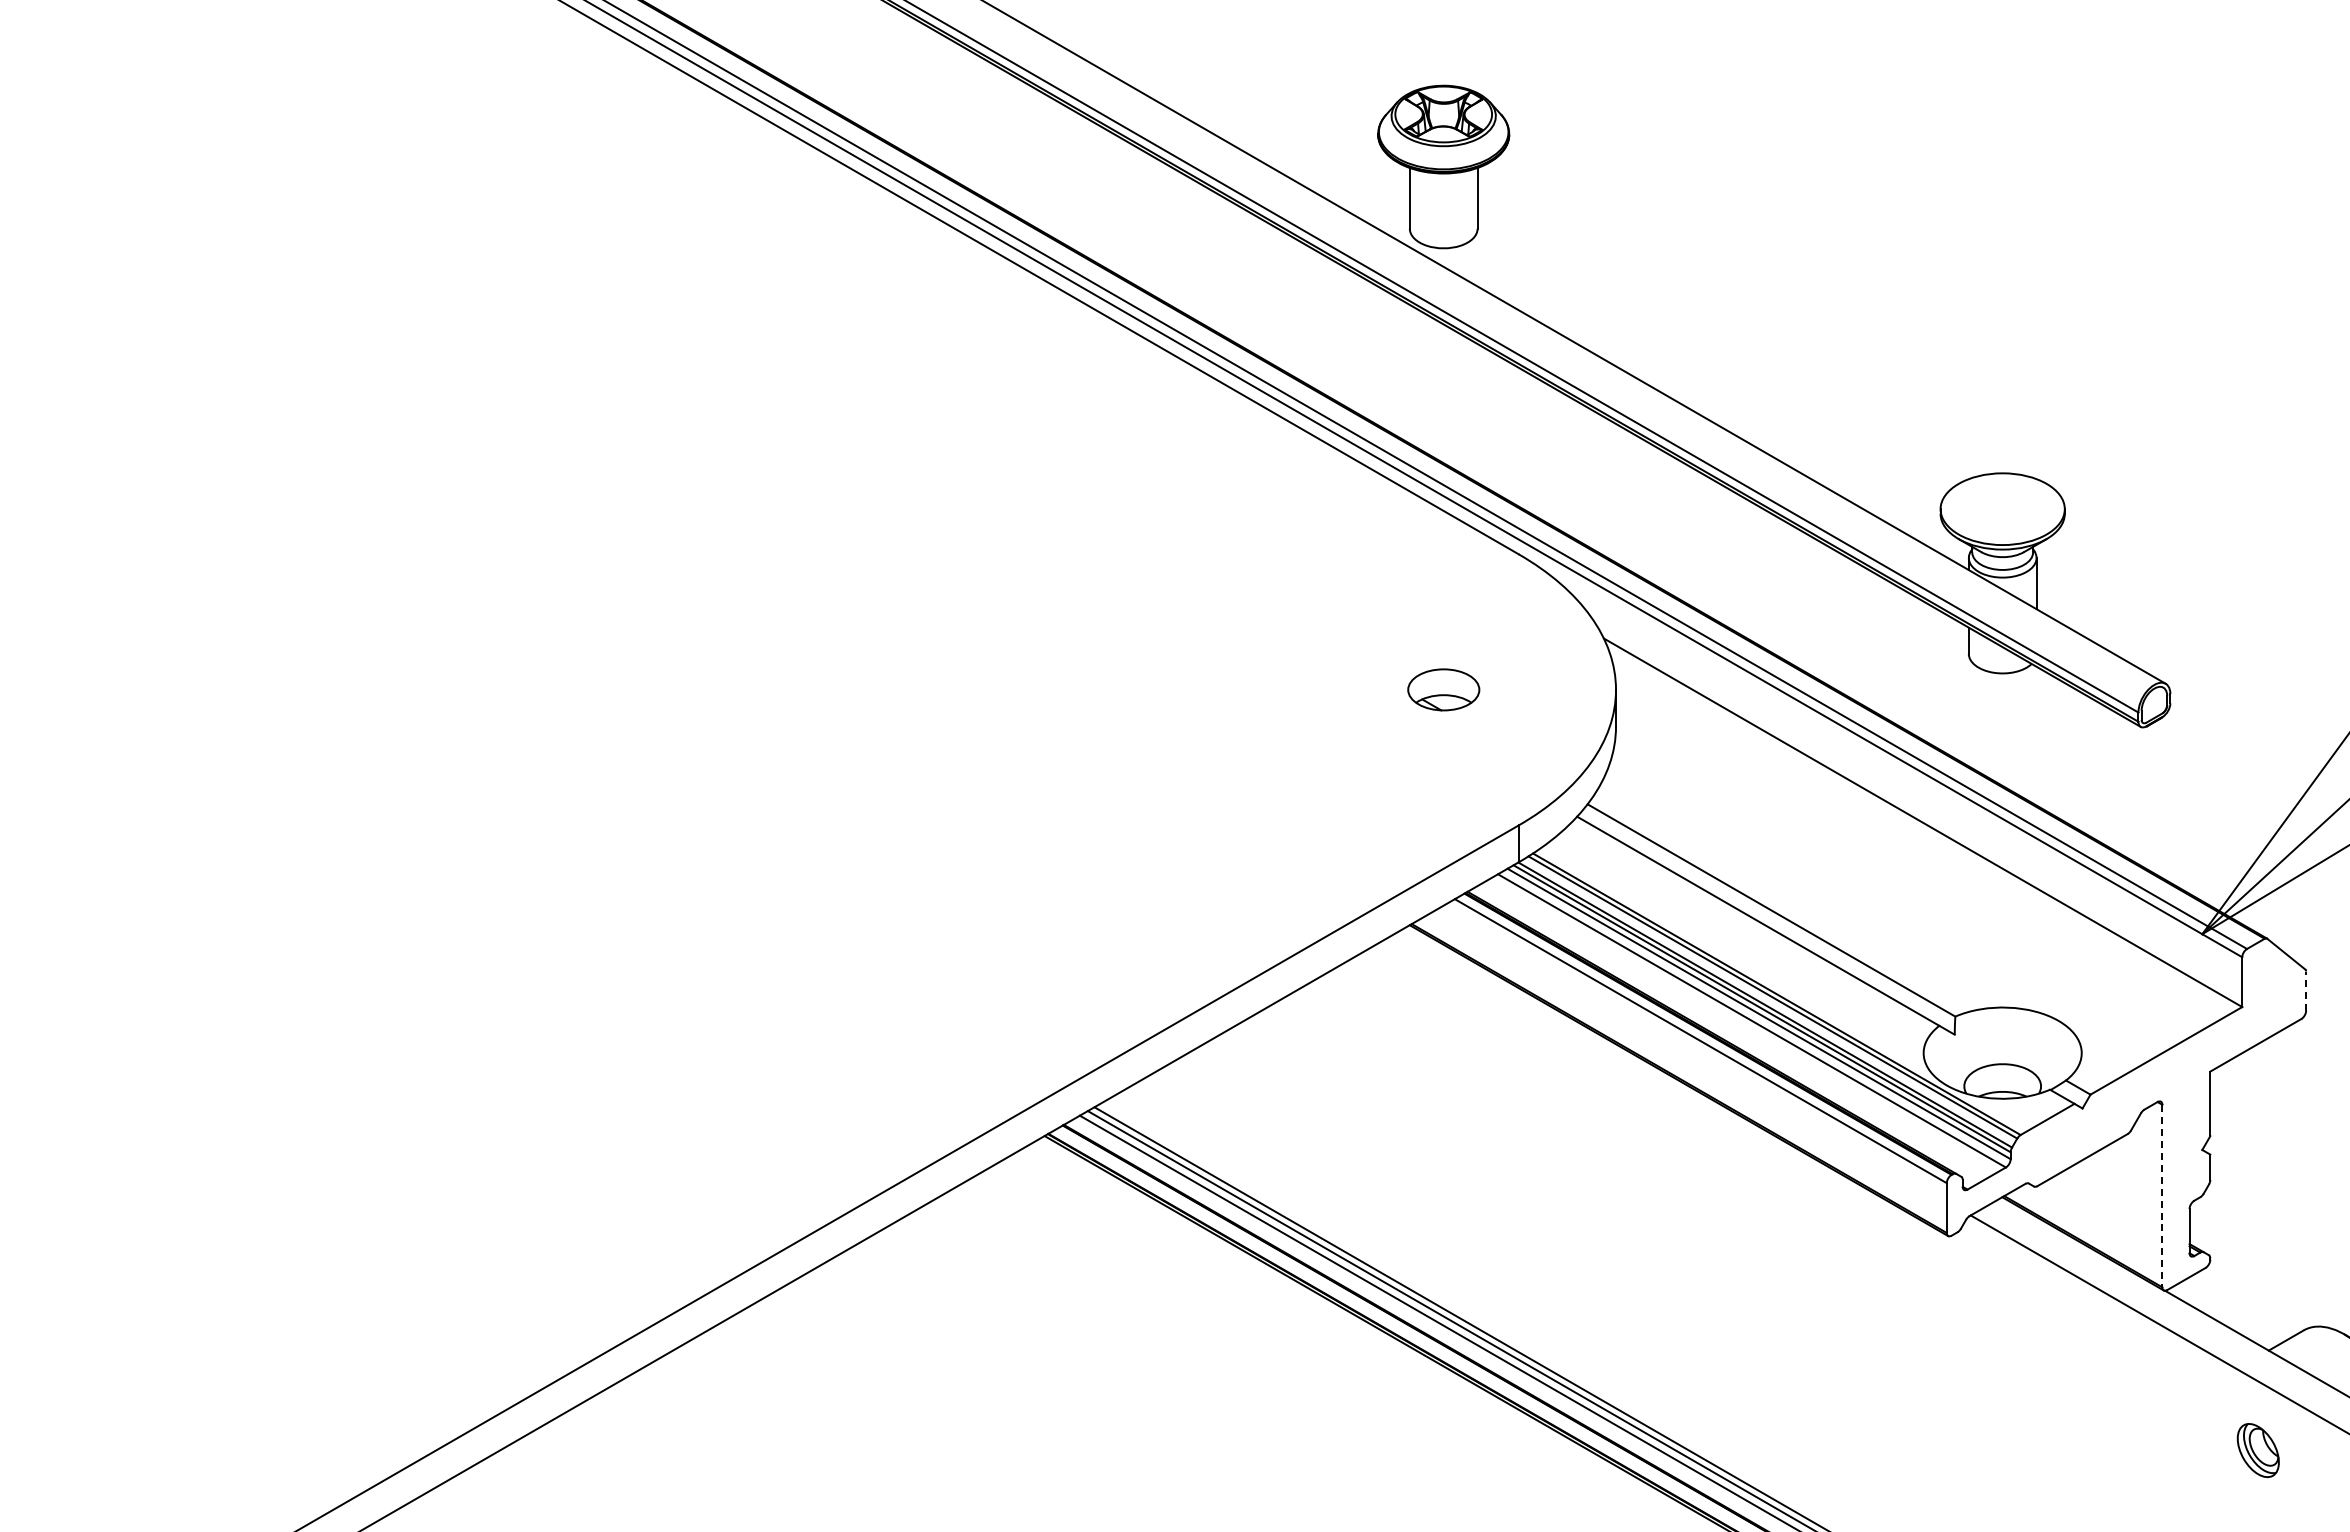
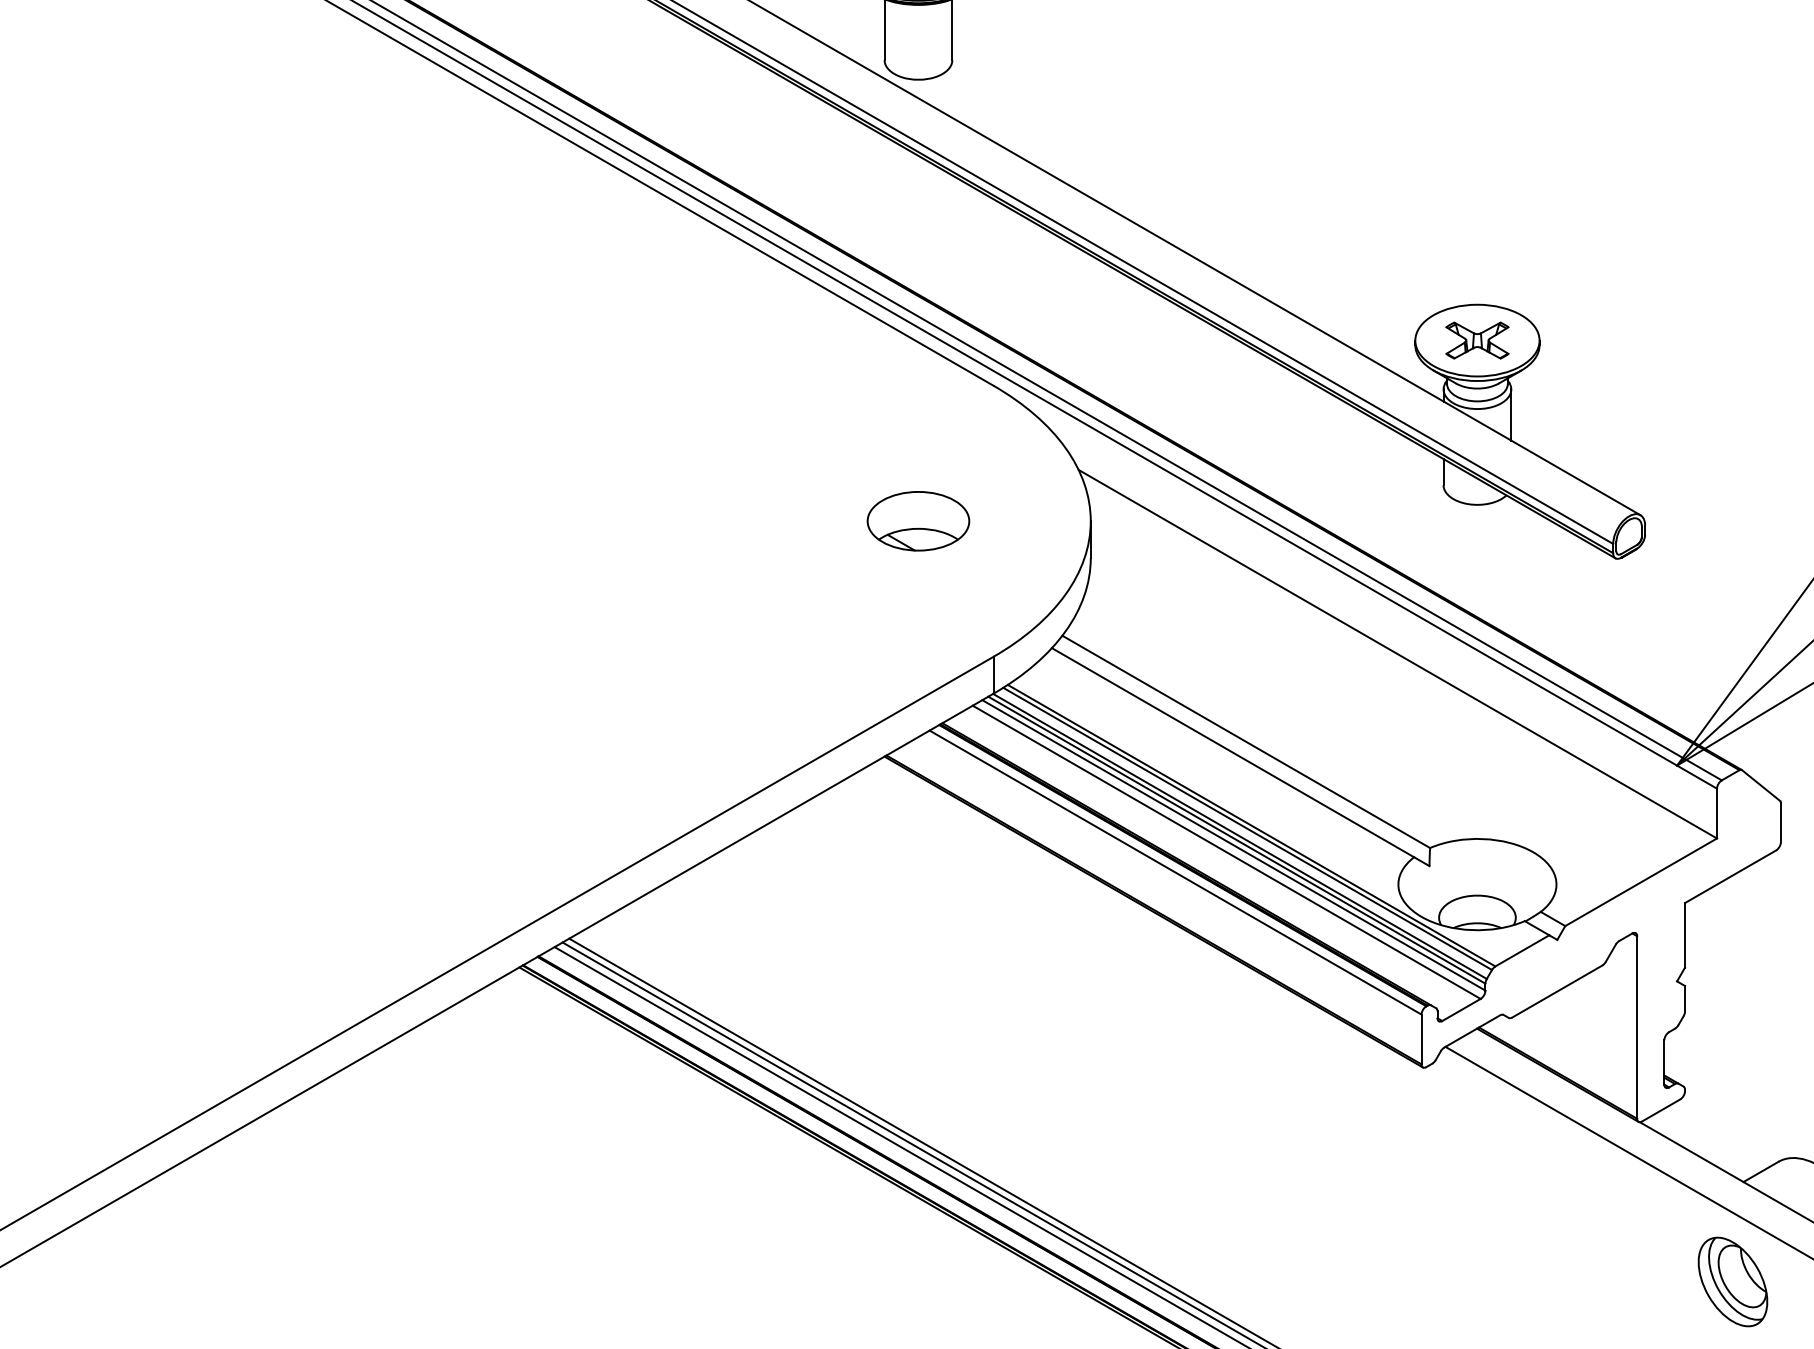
part: (2002, 509) -> (1477, 340), added
part: (1443, 689) -> (918, 520), size x1.43
line: (2306, 991) -> (1781, 822), dashed -> solid
line: (2162, 1196) -> (1637, 1027), dashed -> solid
part: (2258, 1450) -> (1733, 1281), size x1.67

